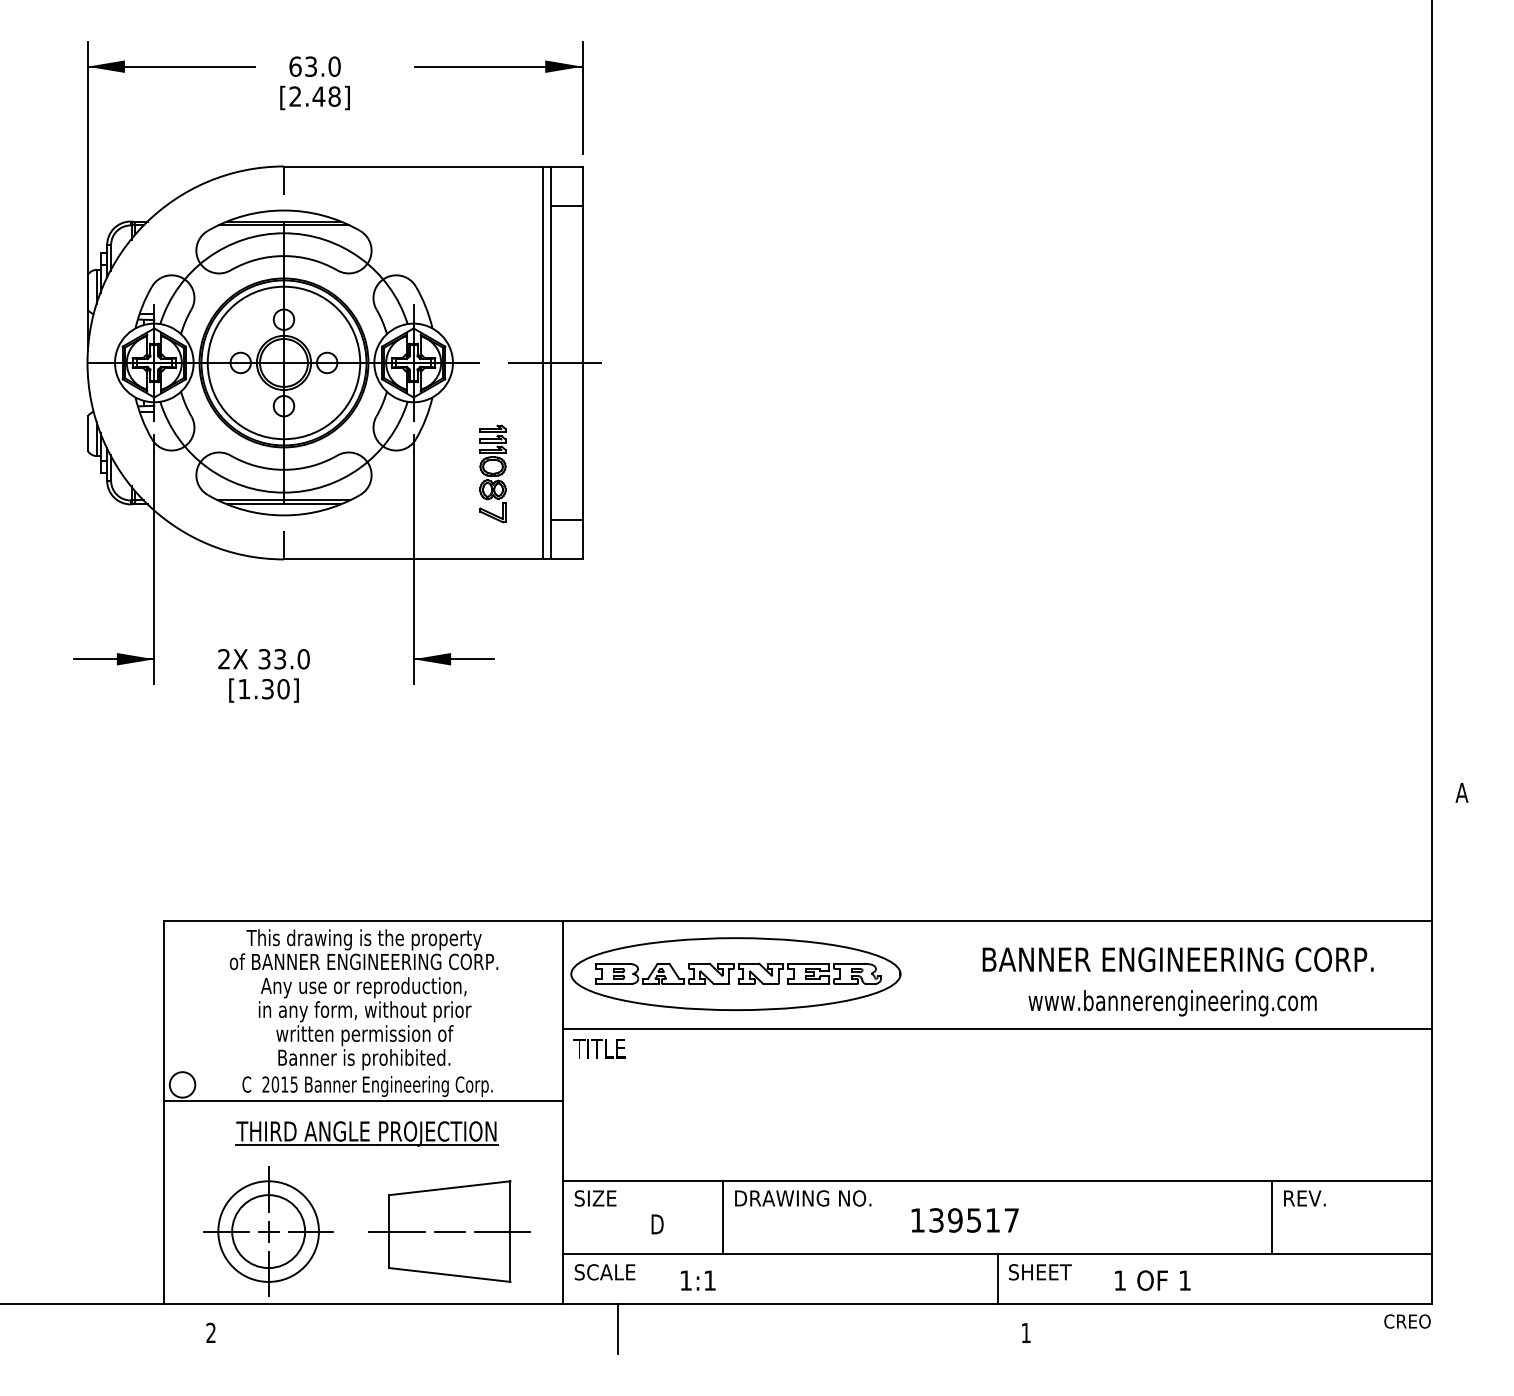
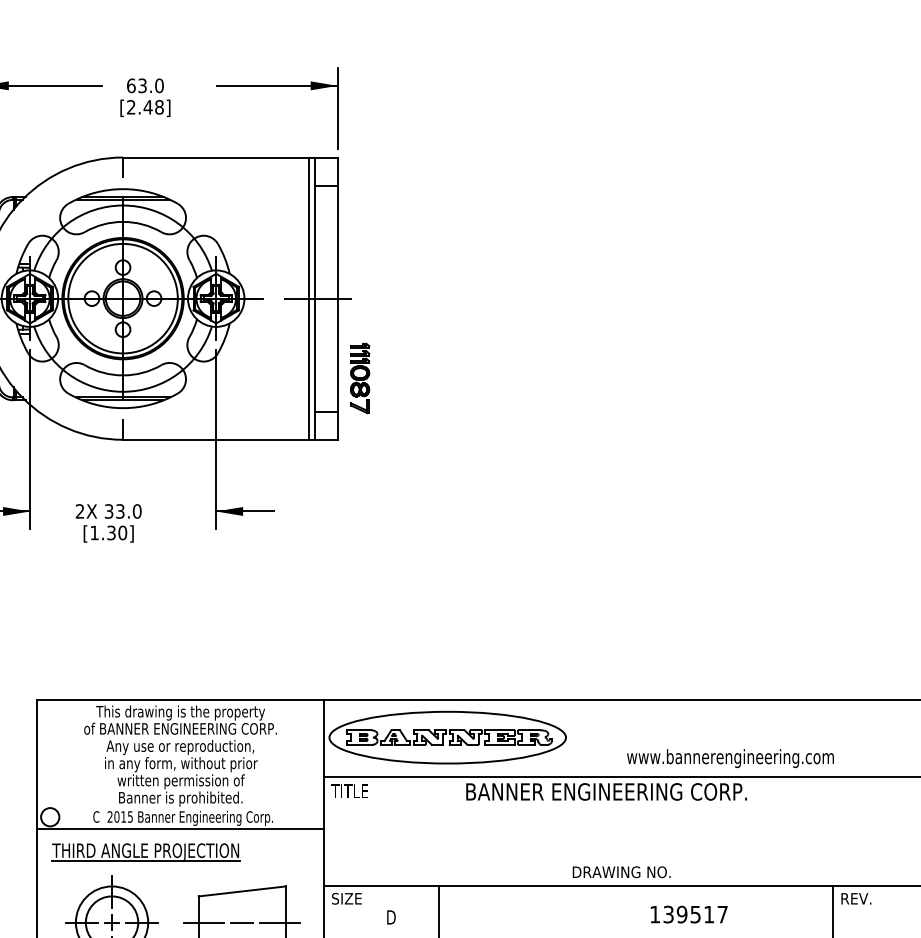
part: (492, 473) -> (359, 378), moved
text: (1177, 959) -> (606, 791), moved
text: (1172, 1003) -> (730, 758), moved
part: (366, 1133) -> (145, 852), moved
text: (803, 1198) -> (621, 872), moved
text: (964, 1220) -> (688, 914), moved

